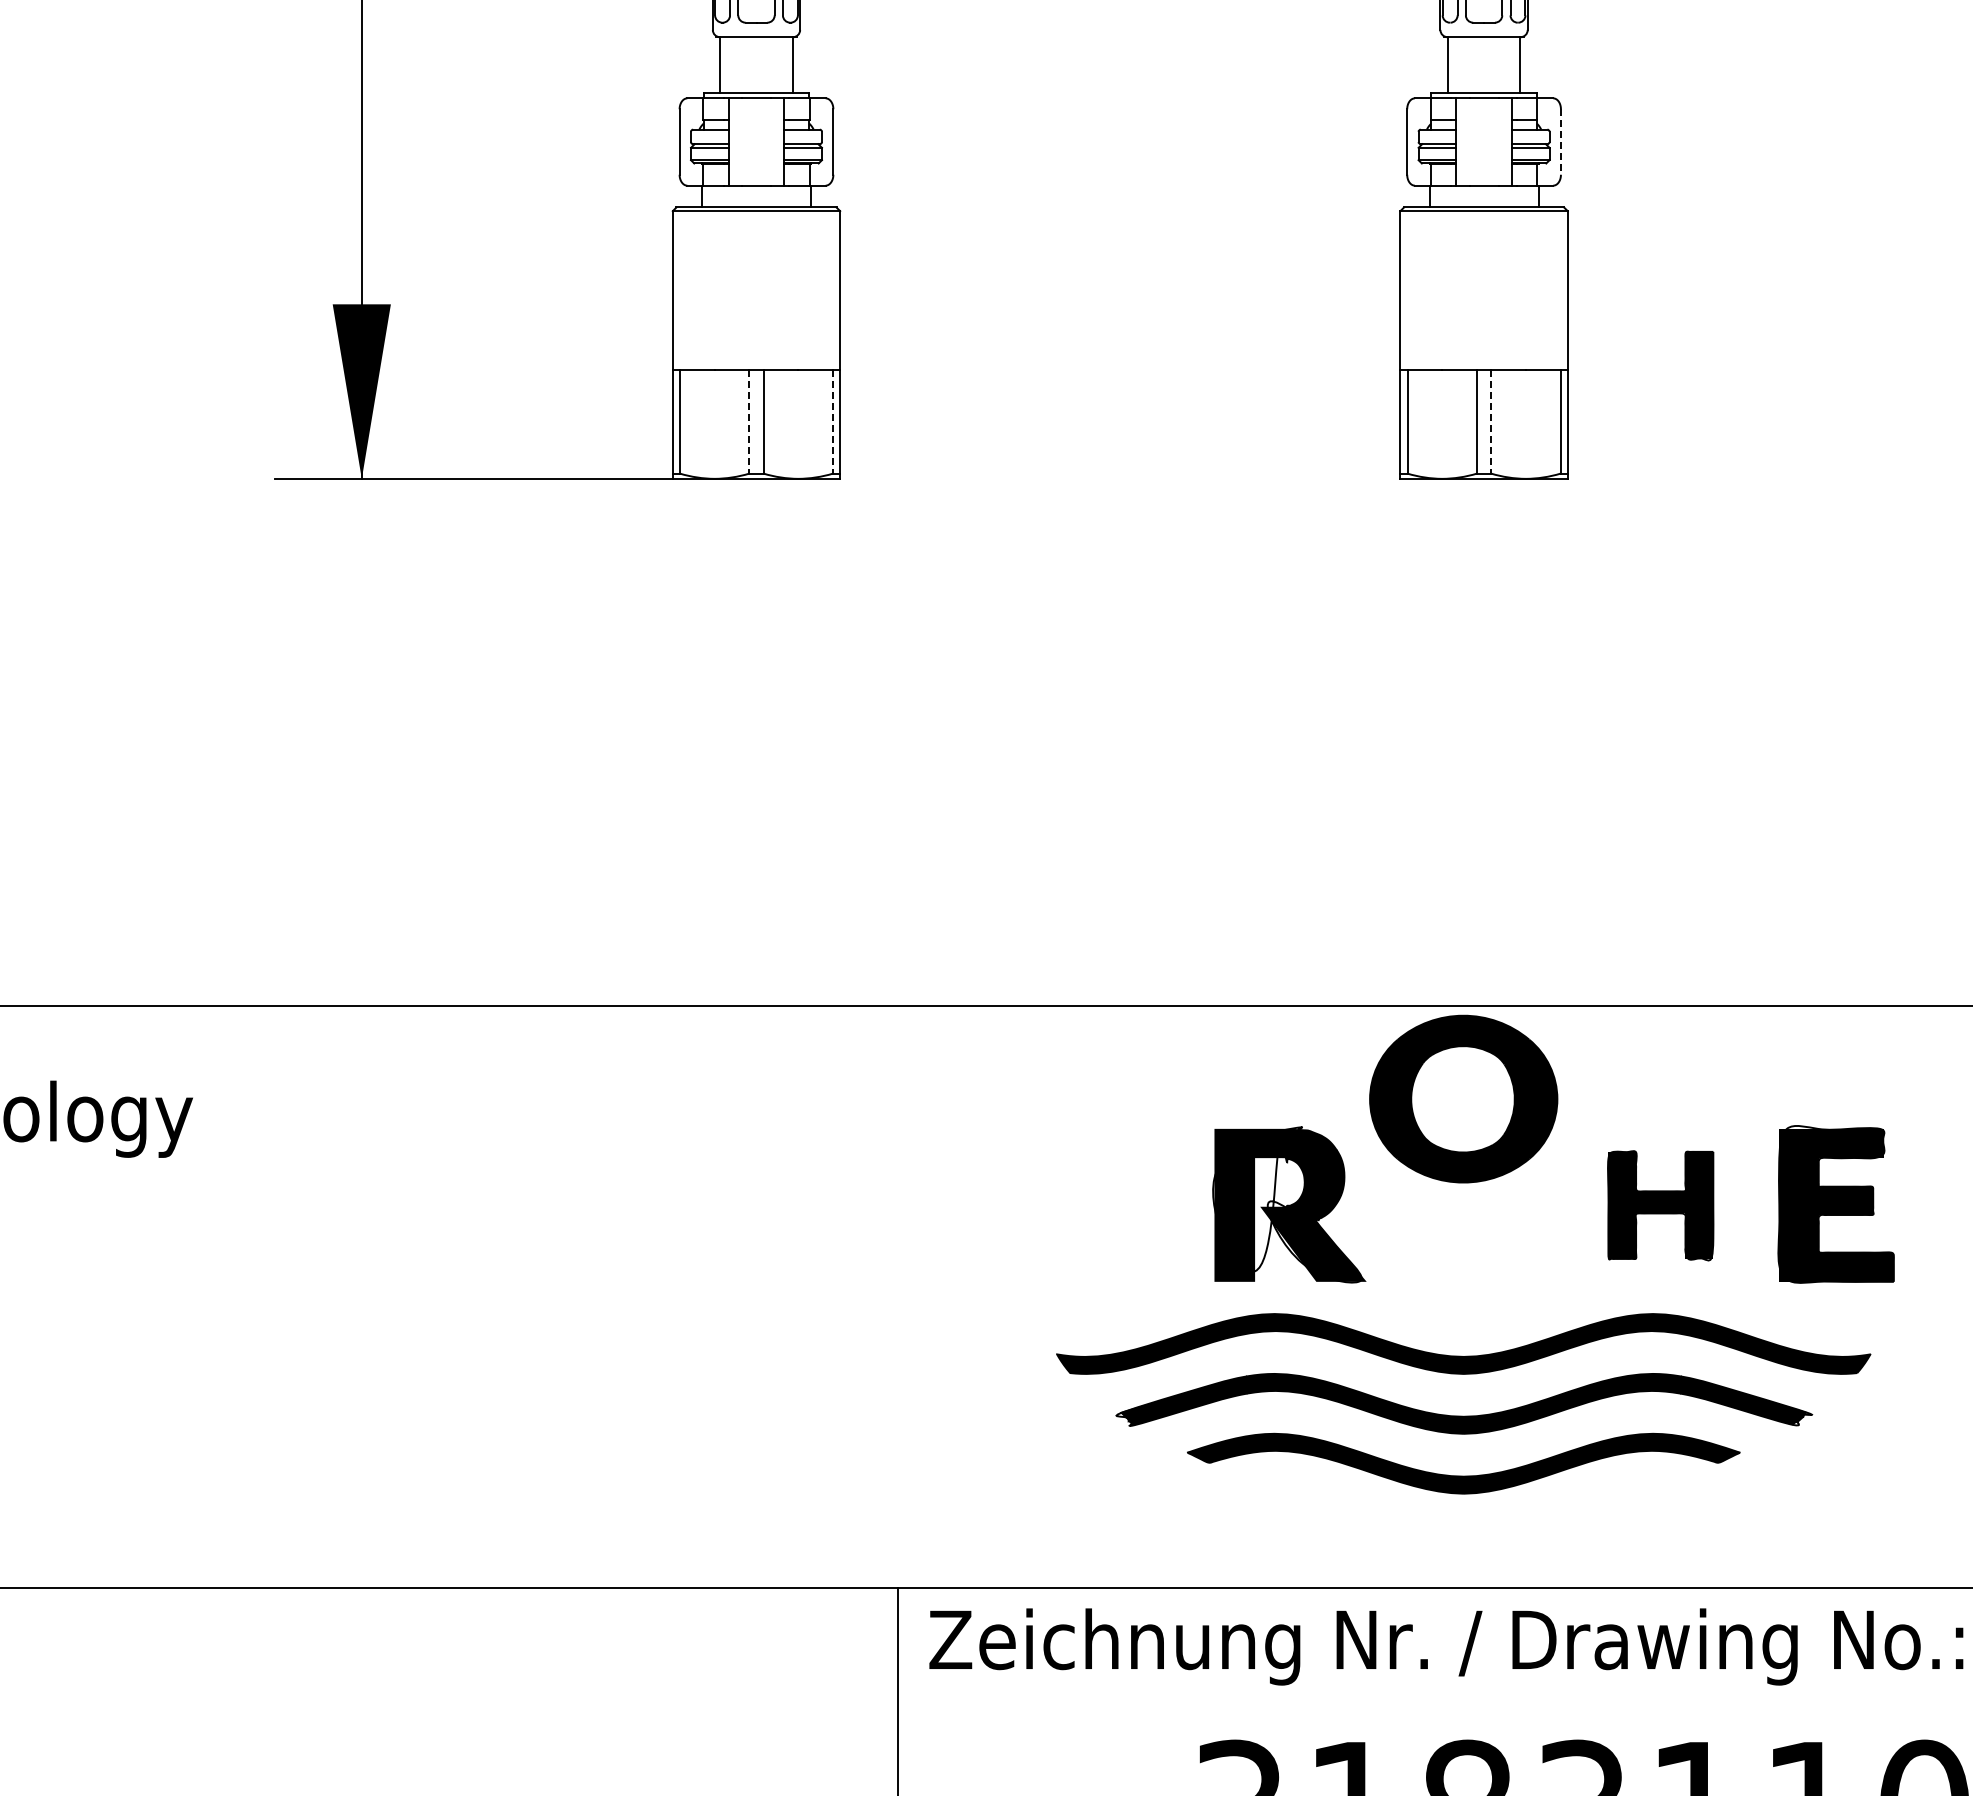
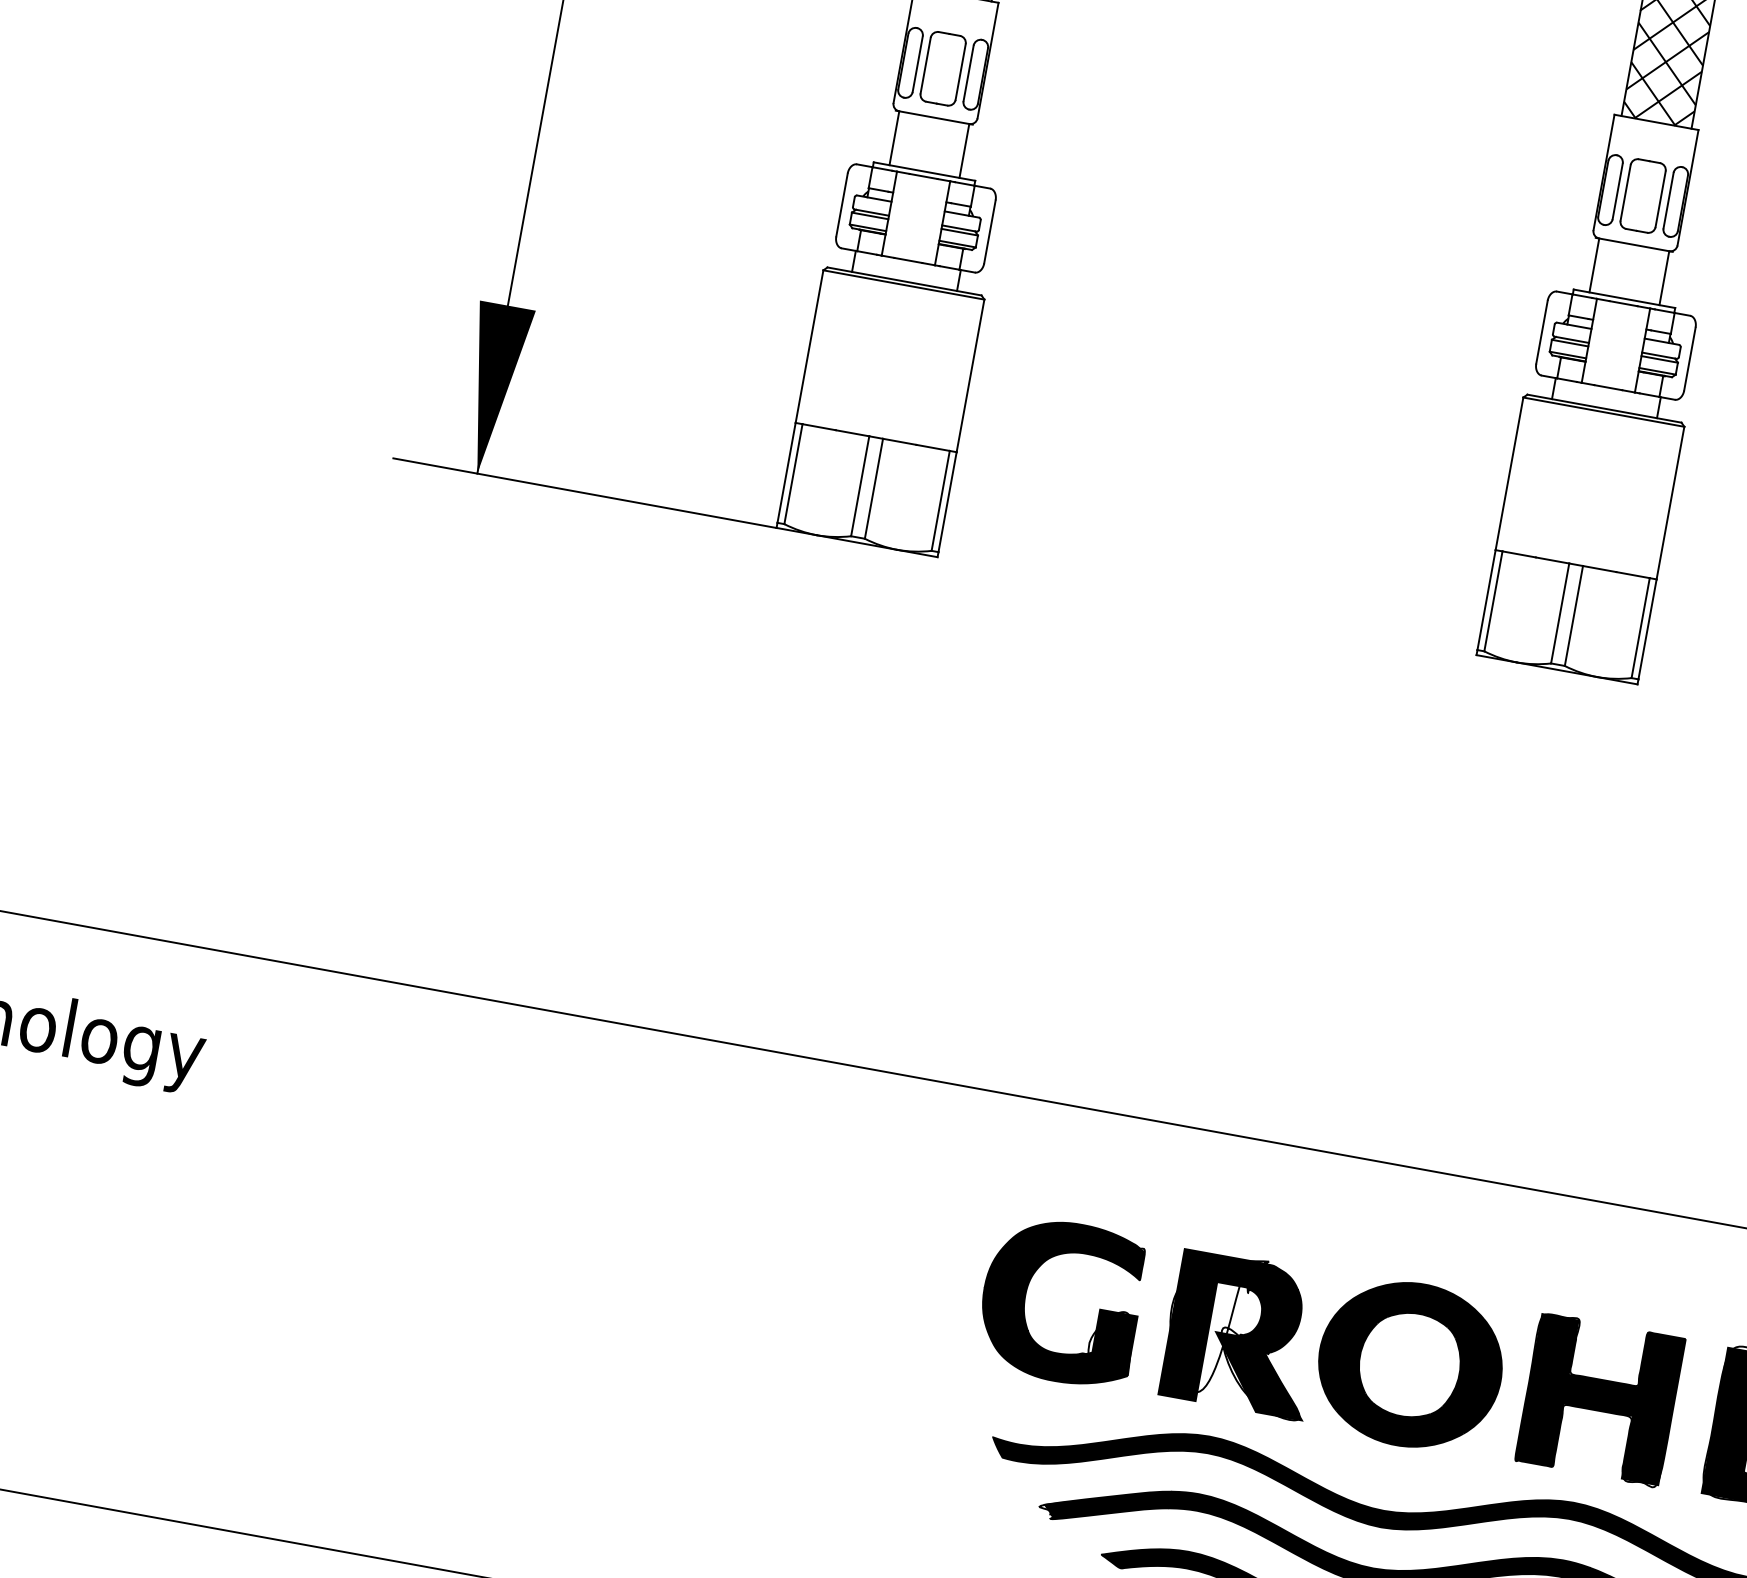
line: (1560, 142) -> (1689, 359), dashed -> solid
line: (749, 421) -> (860, 486), dashed -> solid
line: (833, 421) -> (941, 500), dashed -> solid
line: (1491, 421) -> (1574, 615), dashed -> solid
part: (1463, 1098) -> (1410, 1364), moved
part: (1064, 1205) -> (1026, 1295), added
part: (1660, 1205) -> (1599, 1399), size x1.43

